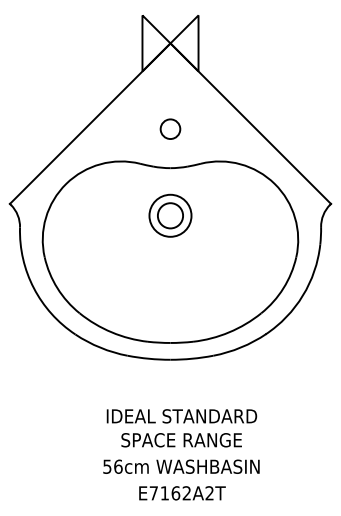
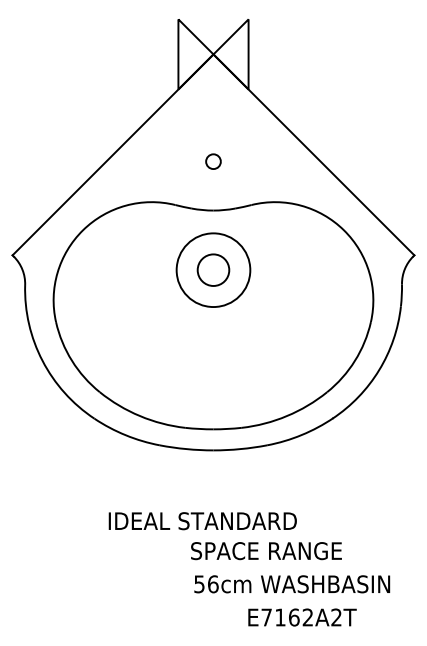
circle: (170, 128) -> (213, 161), size x0.6
circle: (170, 215) -> (213, 269), size x1.4
text: (181, 416) -> (202, 521), moved
text: (181, 440) -> (266, 551), moved
text: (181, 466) -> (292, 584), moved
text: (182, 493) -> (302, 617), moved

